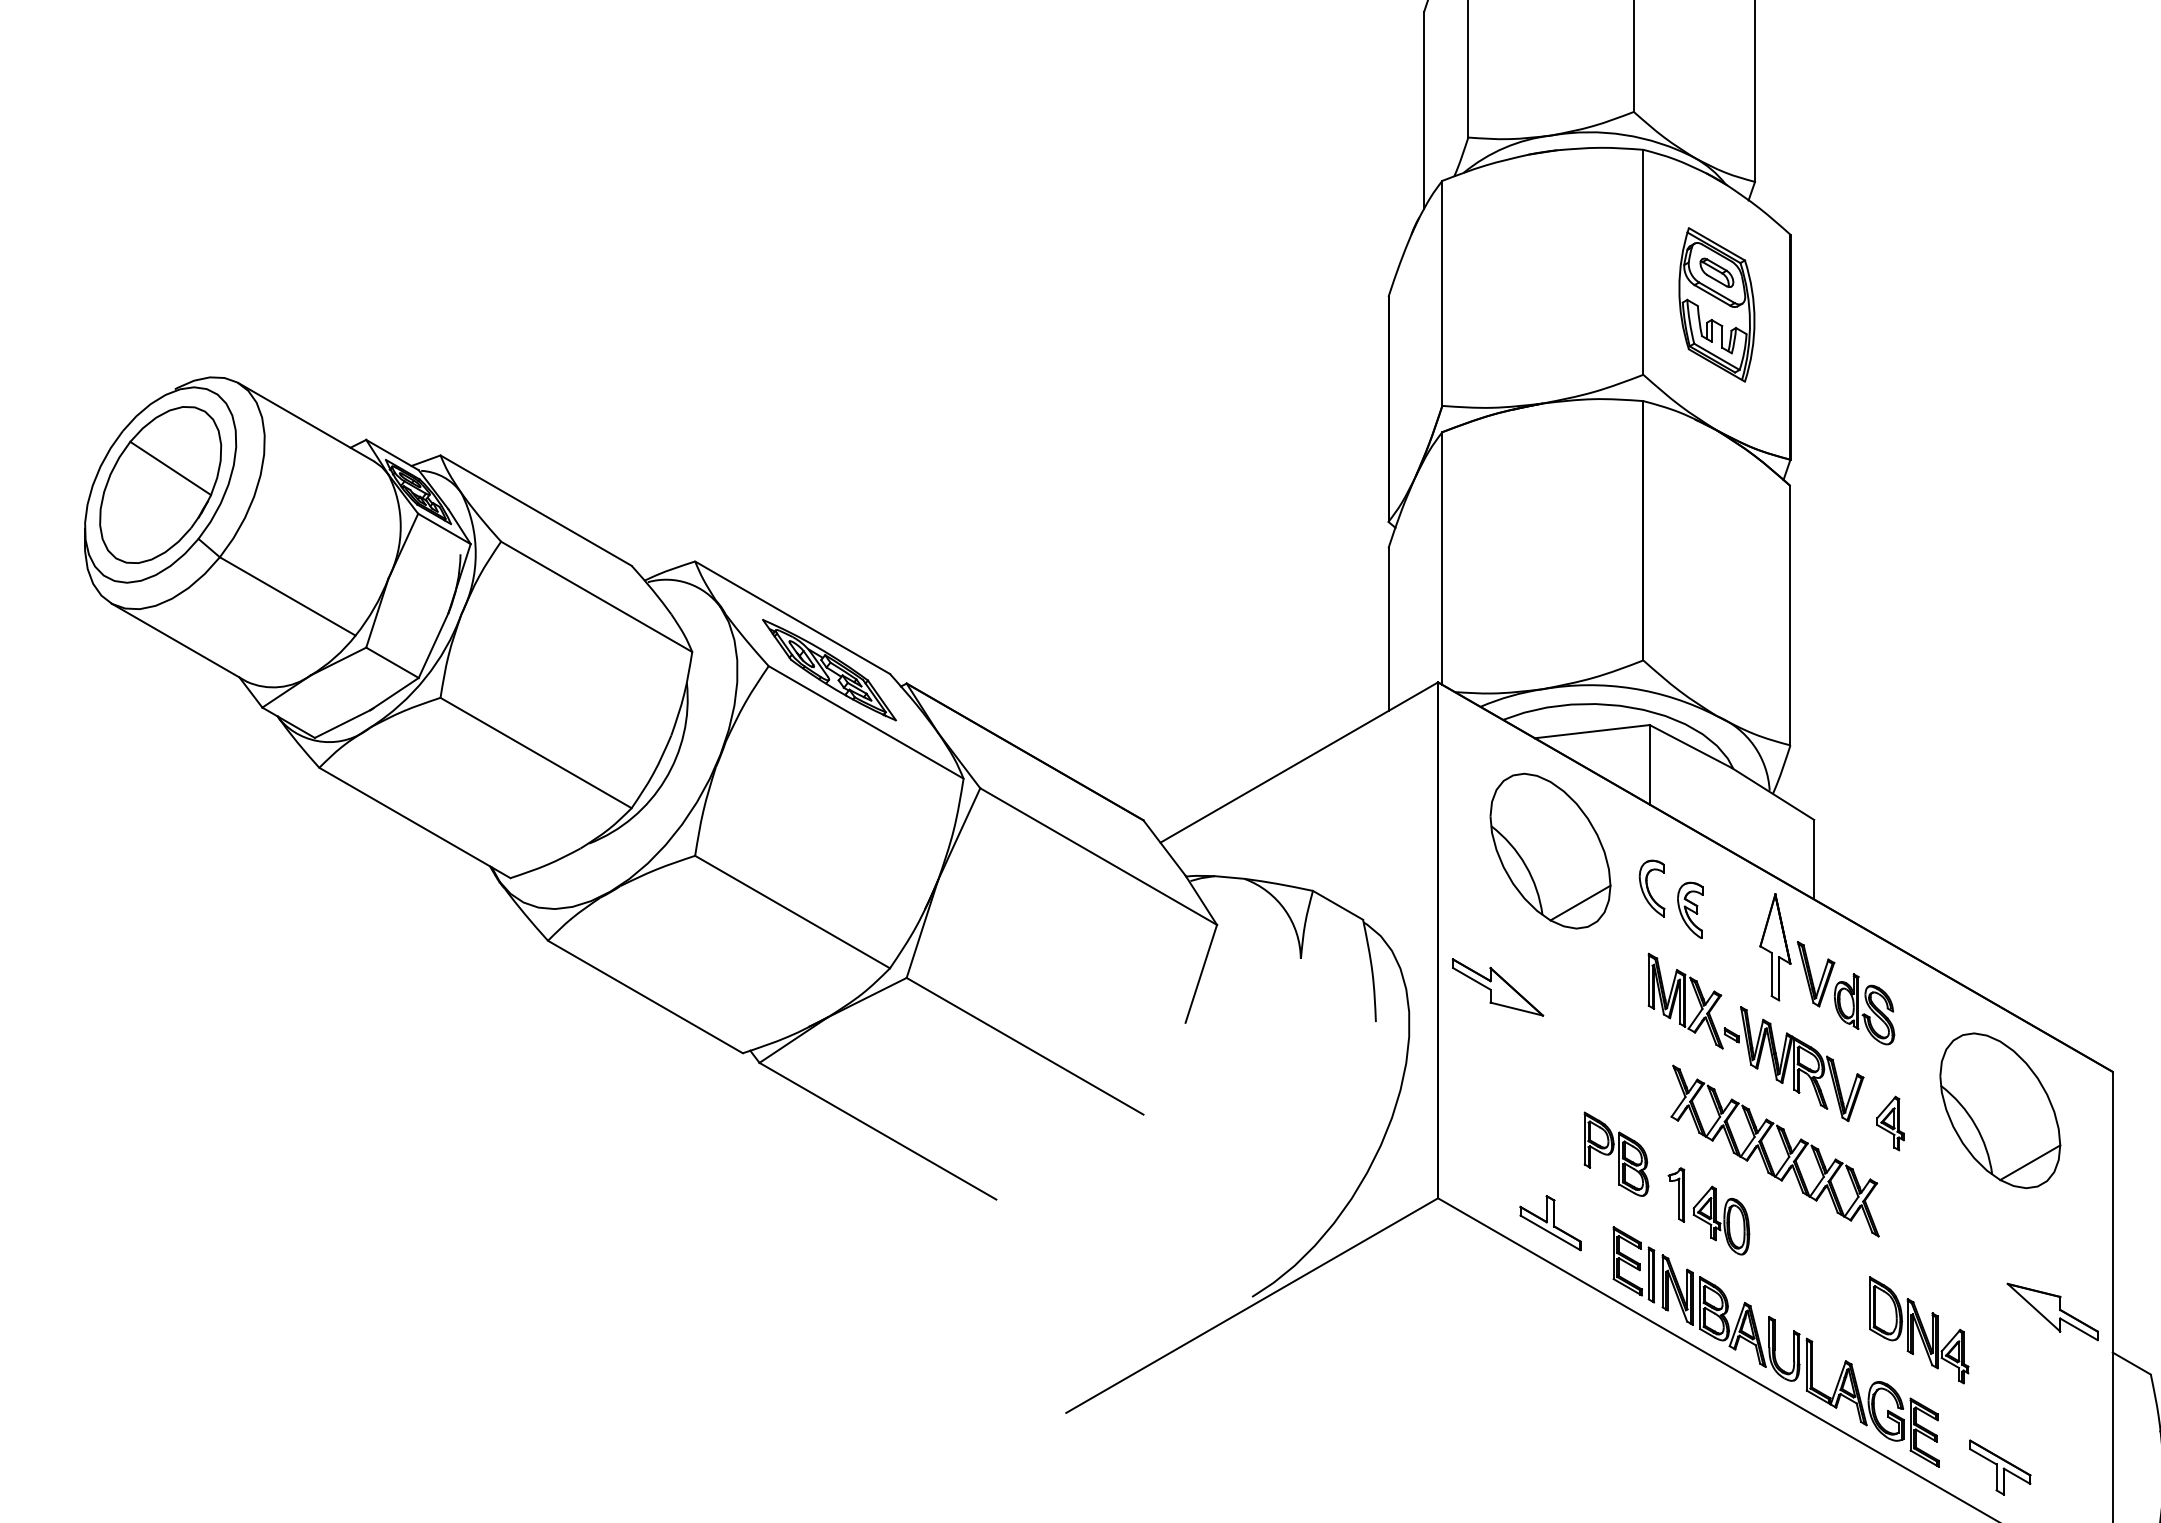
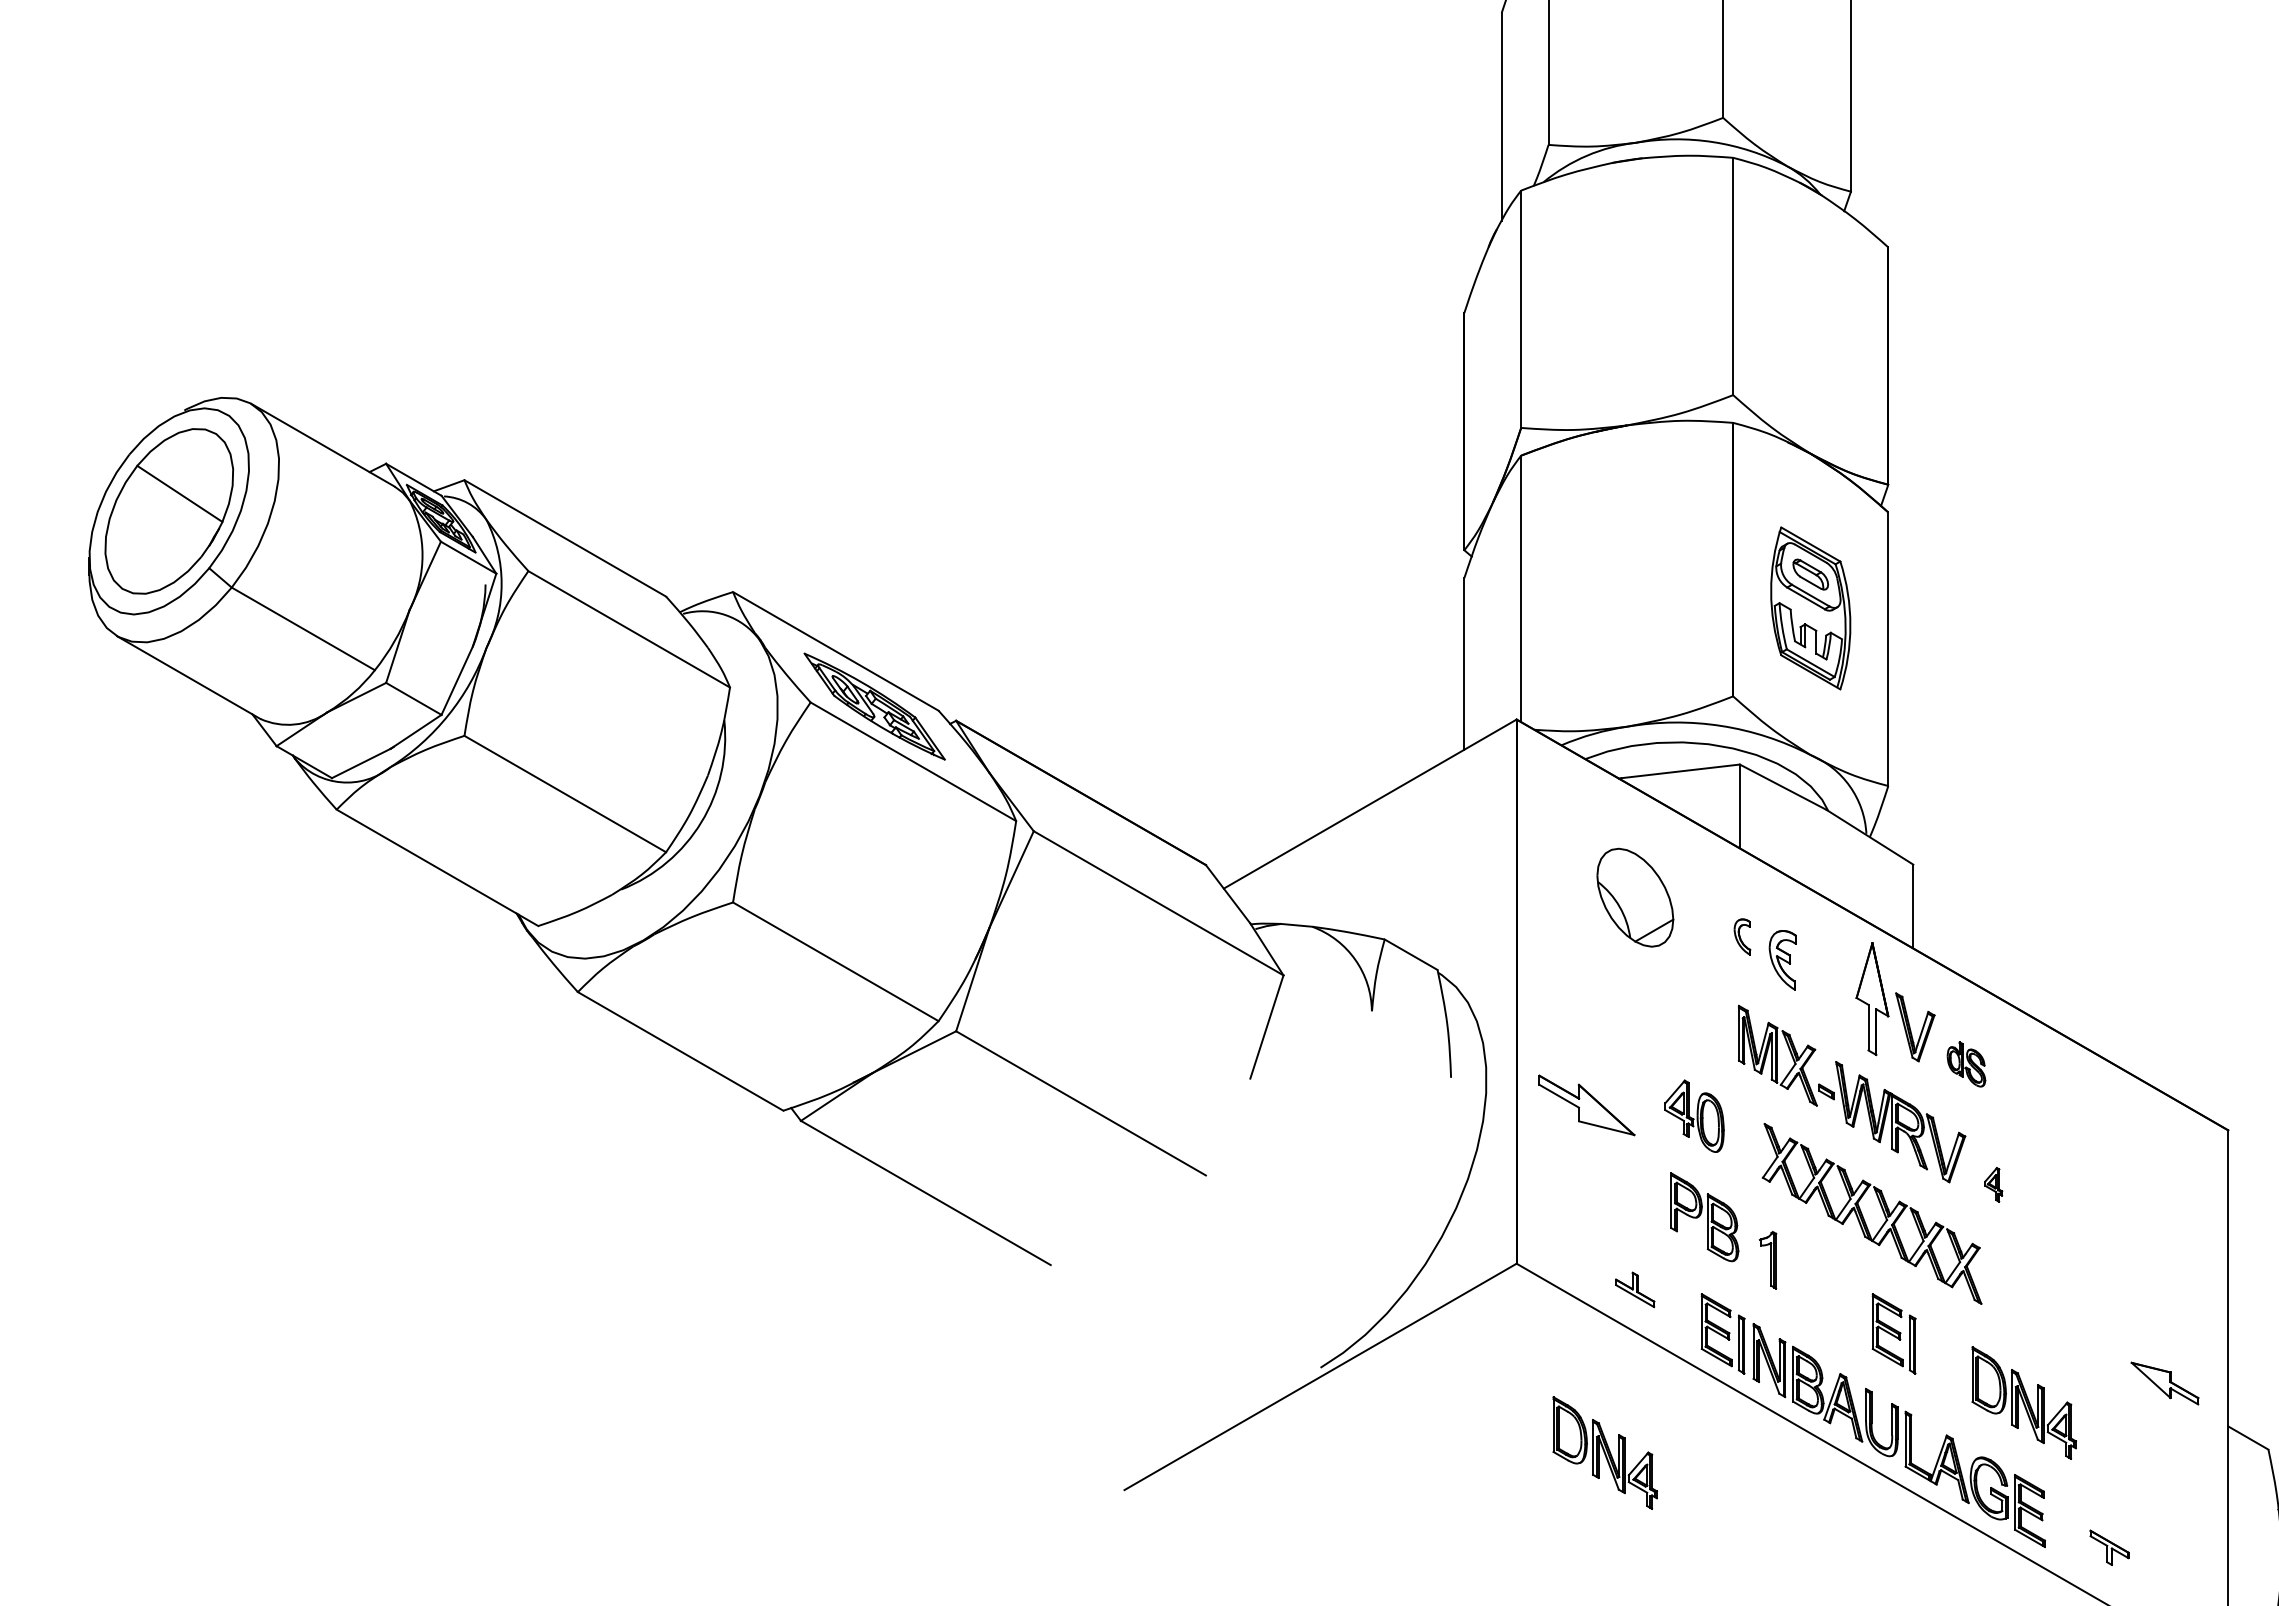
part: (1716, 304) -> (1810, 608), moved
part: (1550, 851) -> (1635, 897), size x0.6
part: (1652, 888) -> (1742, 936), size x0.6
part: (1497, 987) -> (1586, 1105), moved
part: (1864, 1009) -> (1966, 1064), size x0.6
part: (2000, 1109) -> (2109, 1170), removed
part: (1890, 1123) -> (1993, 1184), size x0.6
part: (1721, 1219) -> (1694, 1115), moved
part: (1549, 1222) -> (1634, 1289), size x0.6
part: (1795, 1264) -> (1893, 1333), added
part: (2052, 1311) -> (2164, 1383), size x0.7
part: (1521, 1377) -> (1604, 1452), added
part: (2000, 1467) -> (2109, 1547), size x0.6

